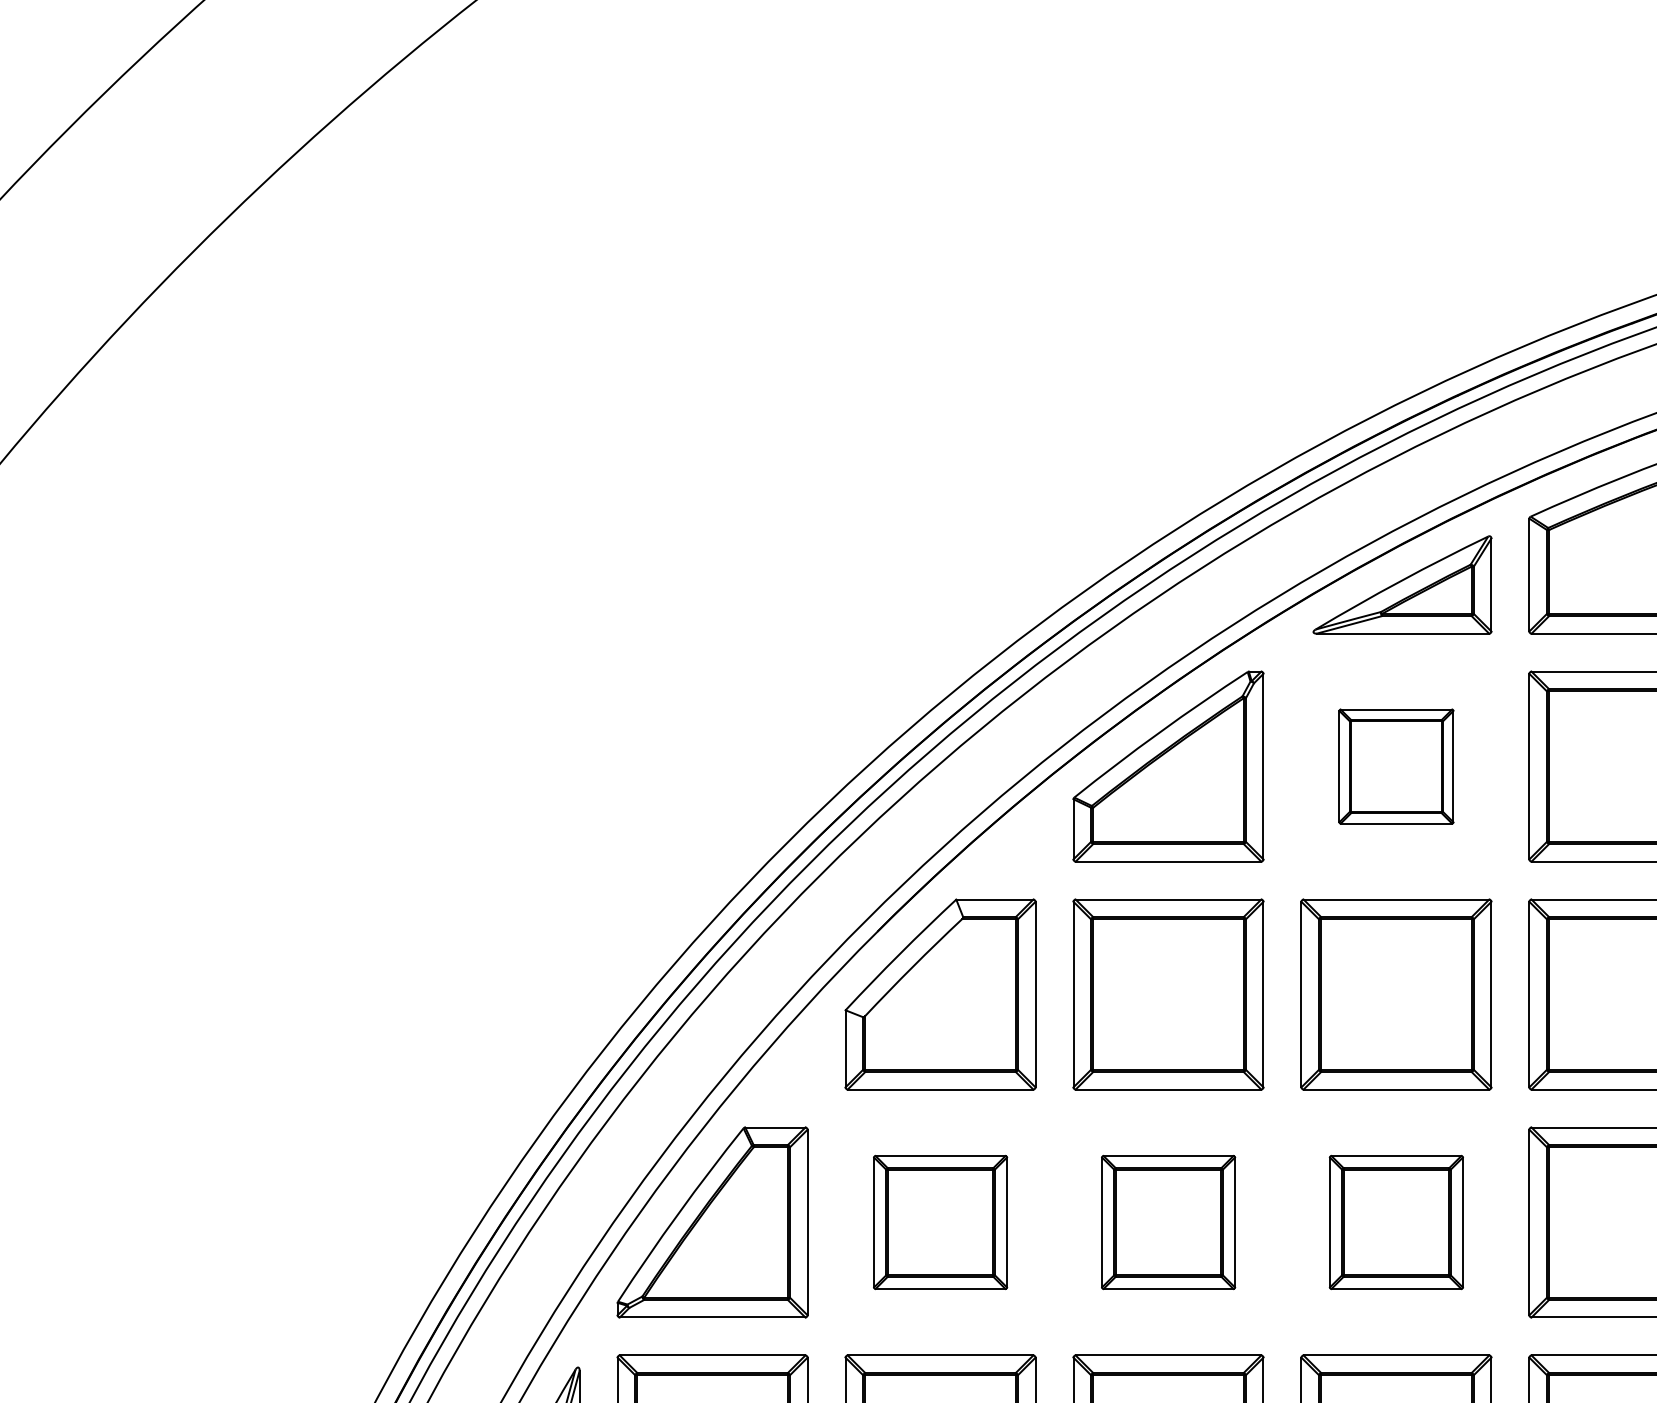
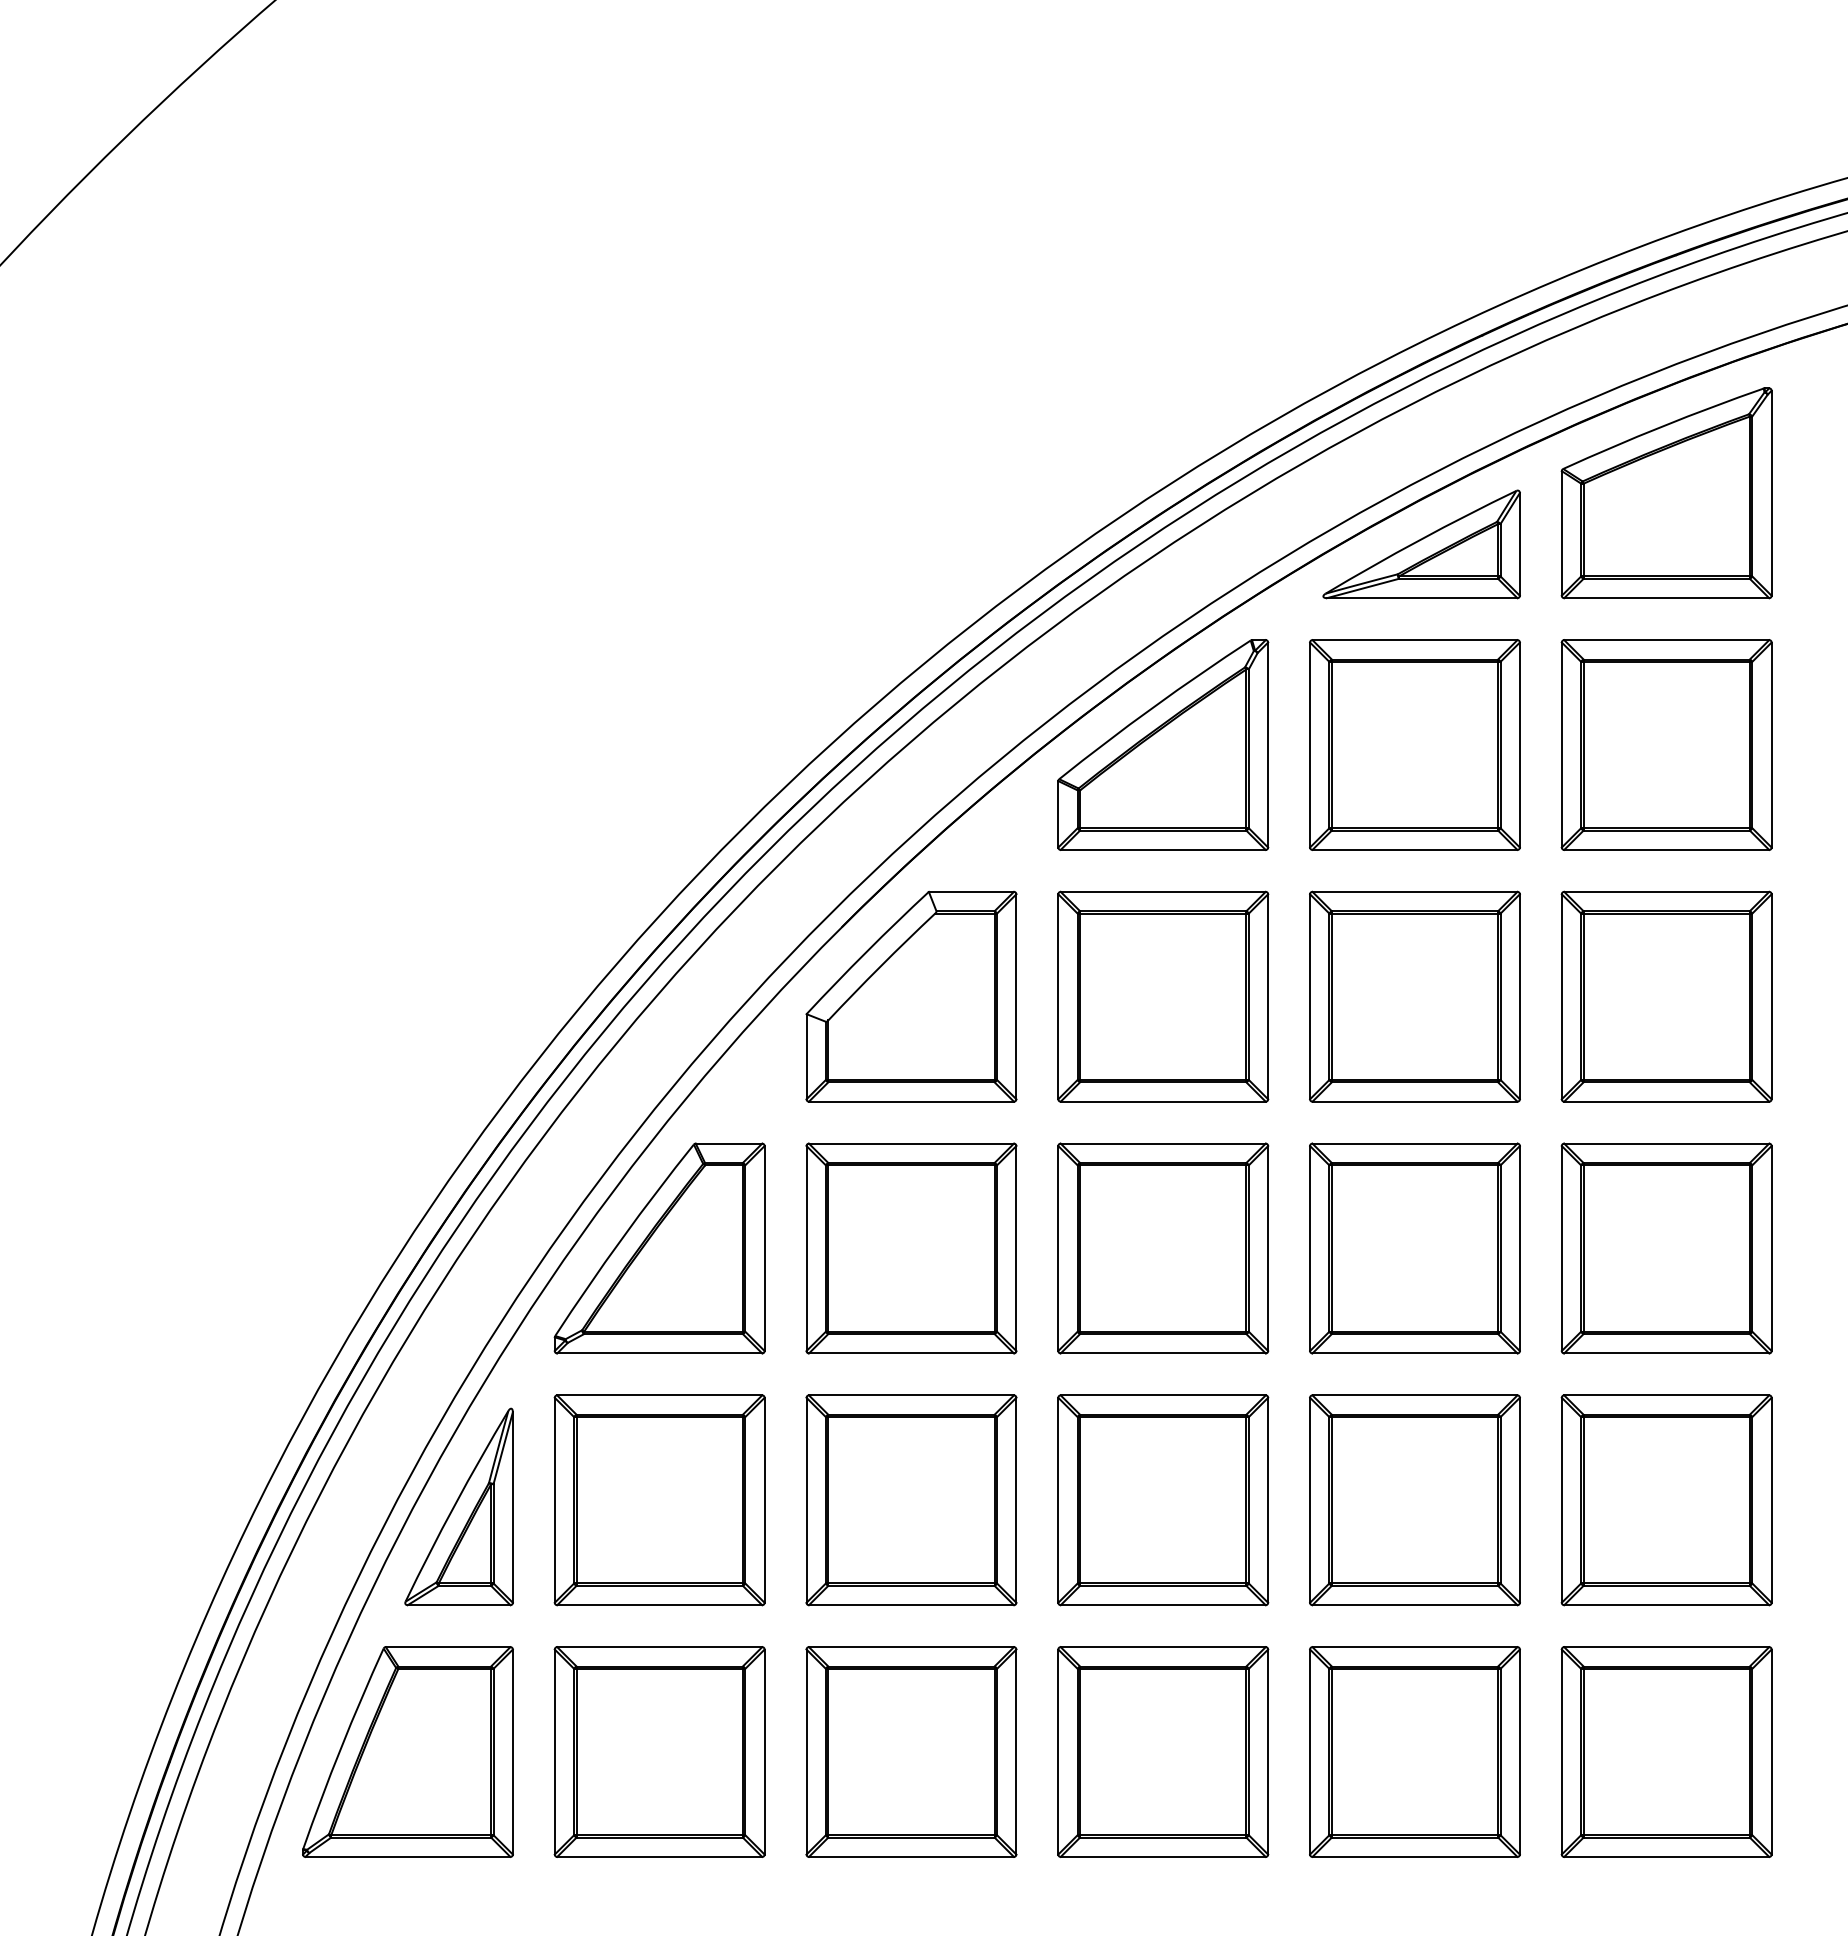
part: (1395, 766) -> (1414, 744), size x1.67
part: (940, 1222) -> (911, 1248), size x1.43
part: (1168, 1222) -> (1163, 1248), size x1.43
part: (1395, 1222) -> (1414, 1248), size x1.43

